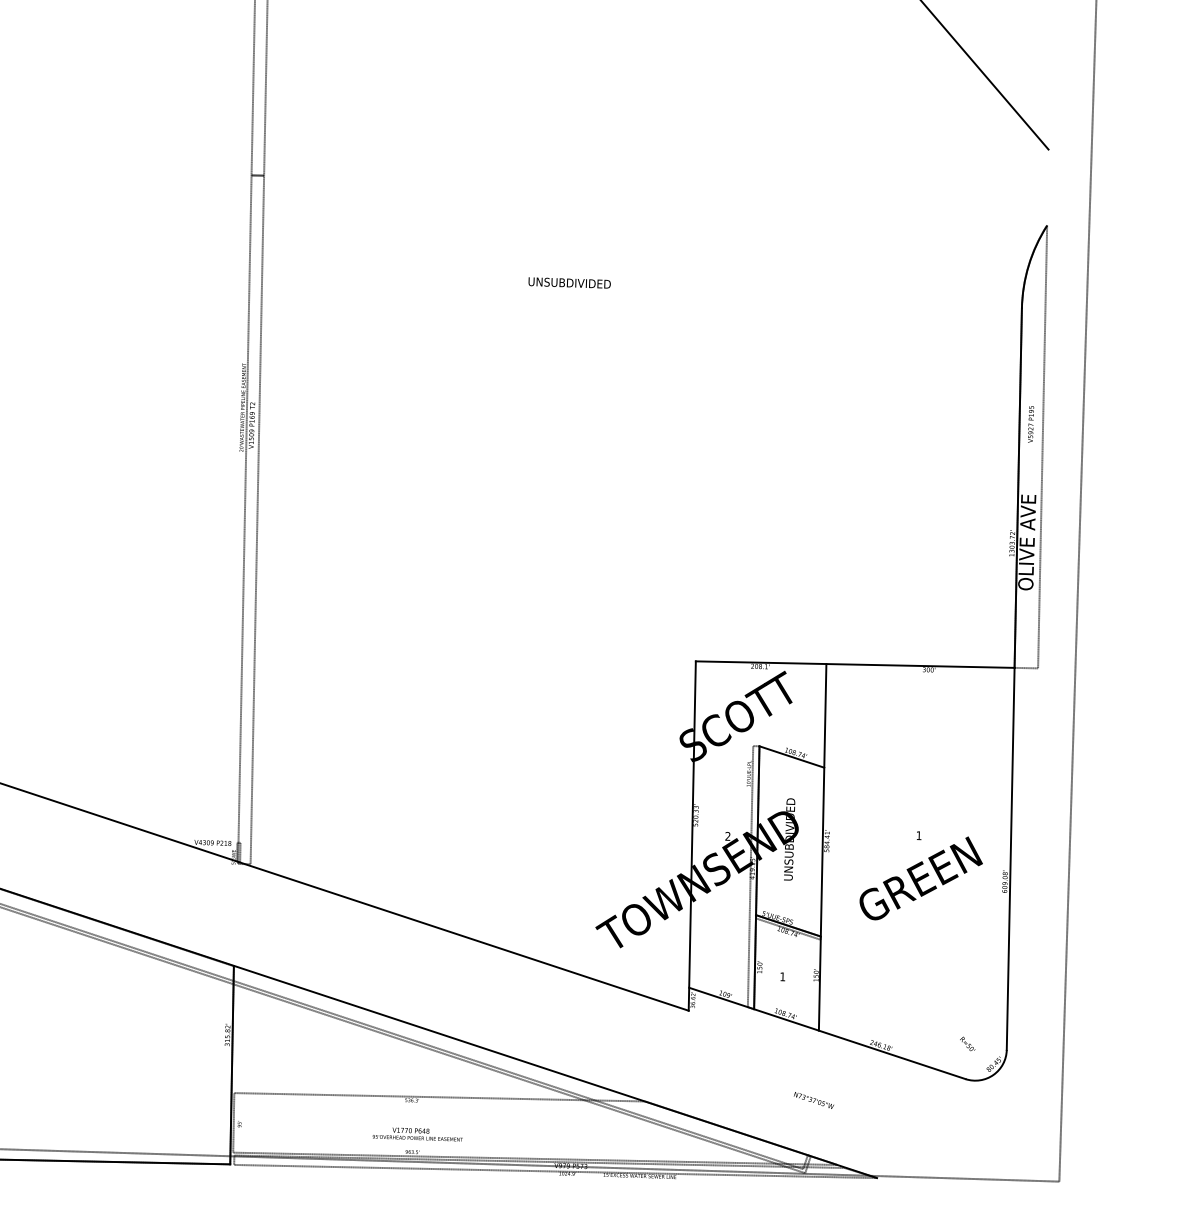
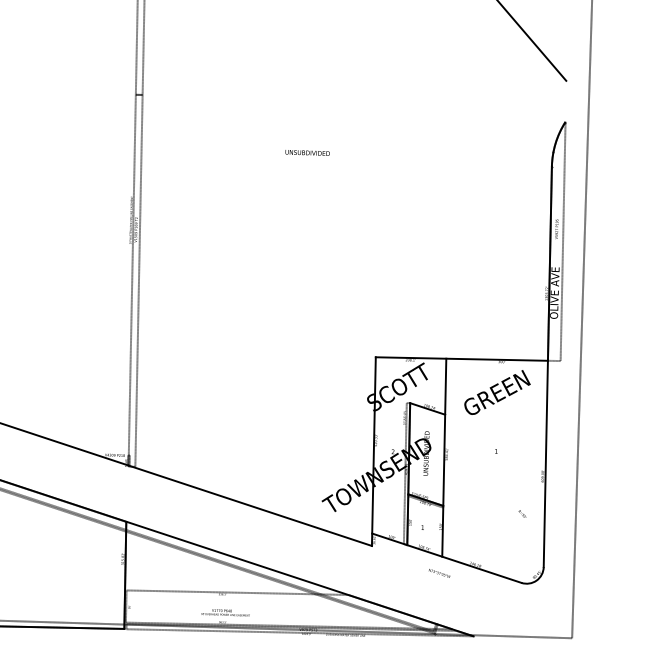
text: (921, 878) -> (497, 392), moved
text: (967, 1043) -> (522, 513), moved
text: (813, 1100) -> (439, 573), moved

